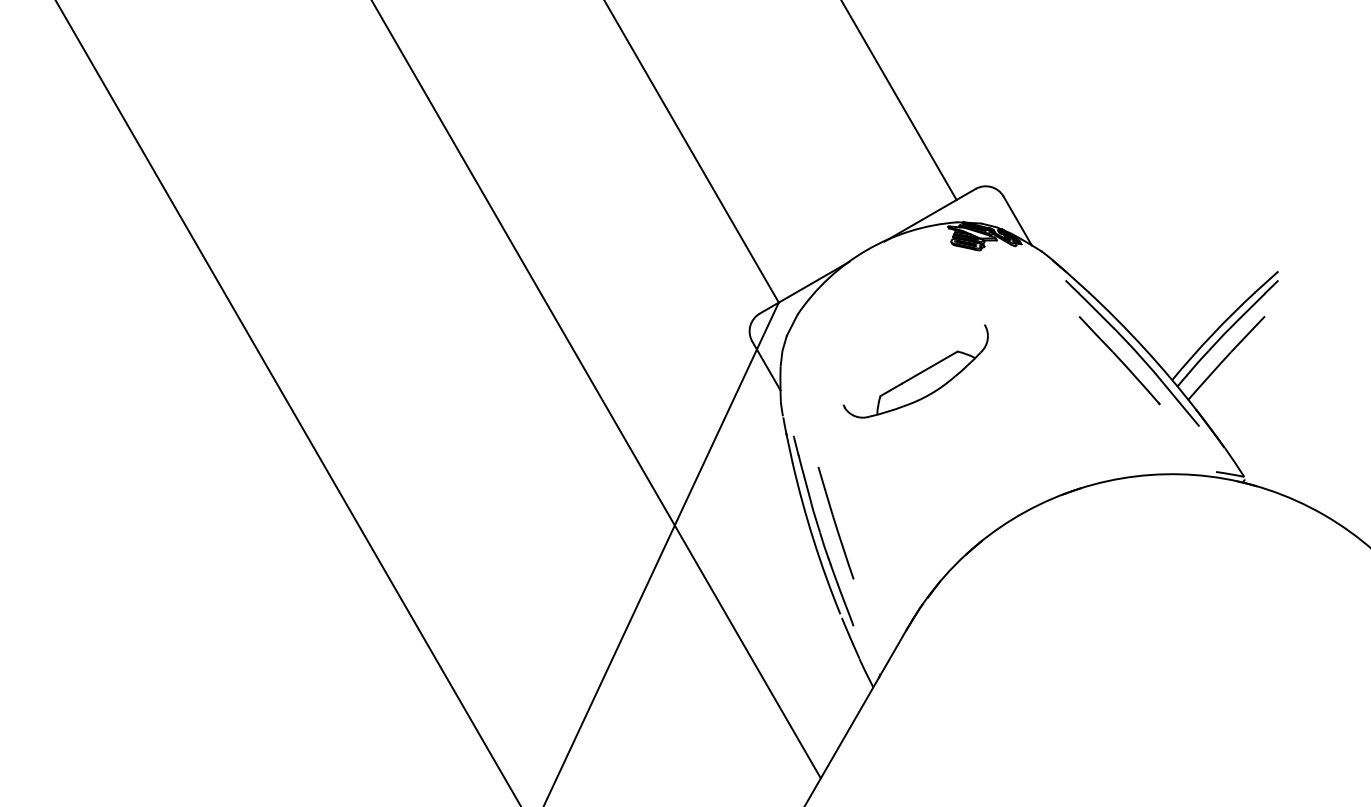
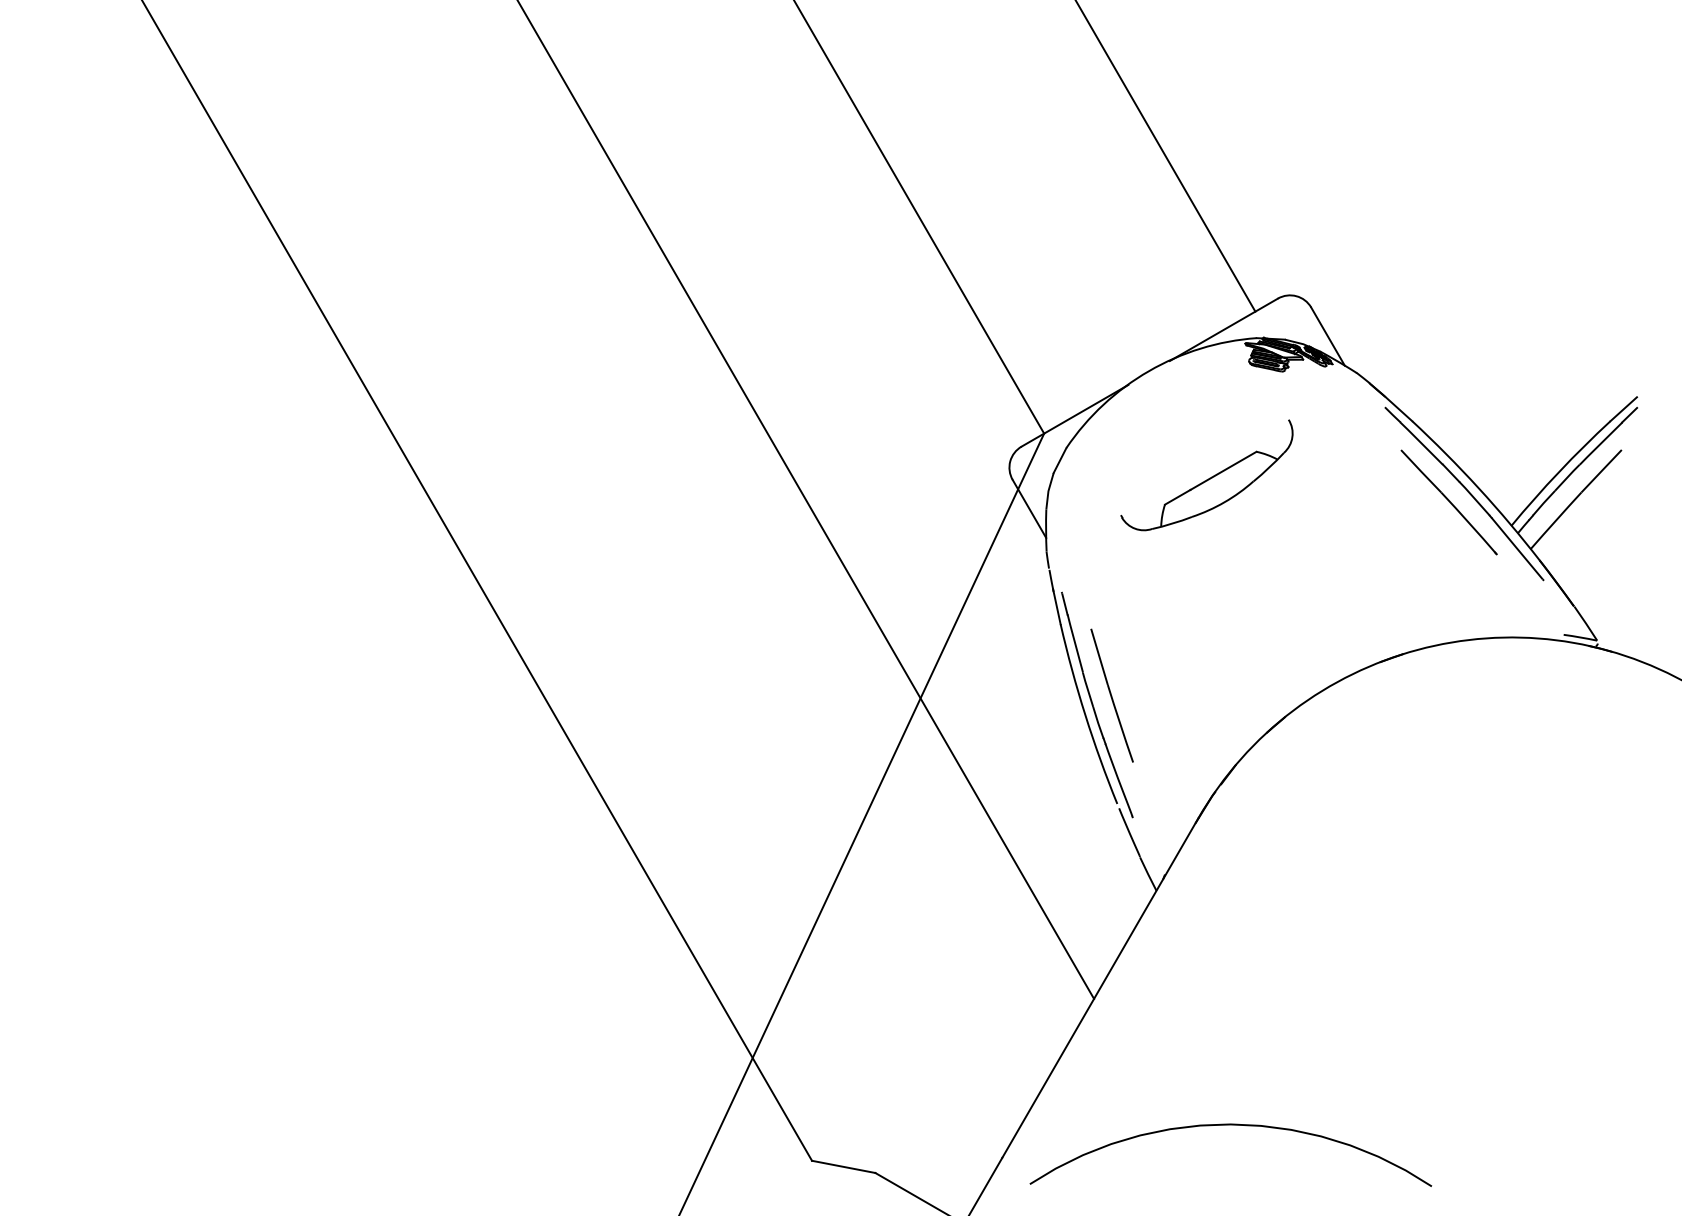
part: (915, 371) -> (1206, 475), moved

